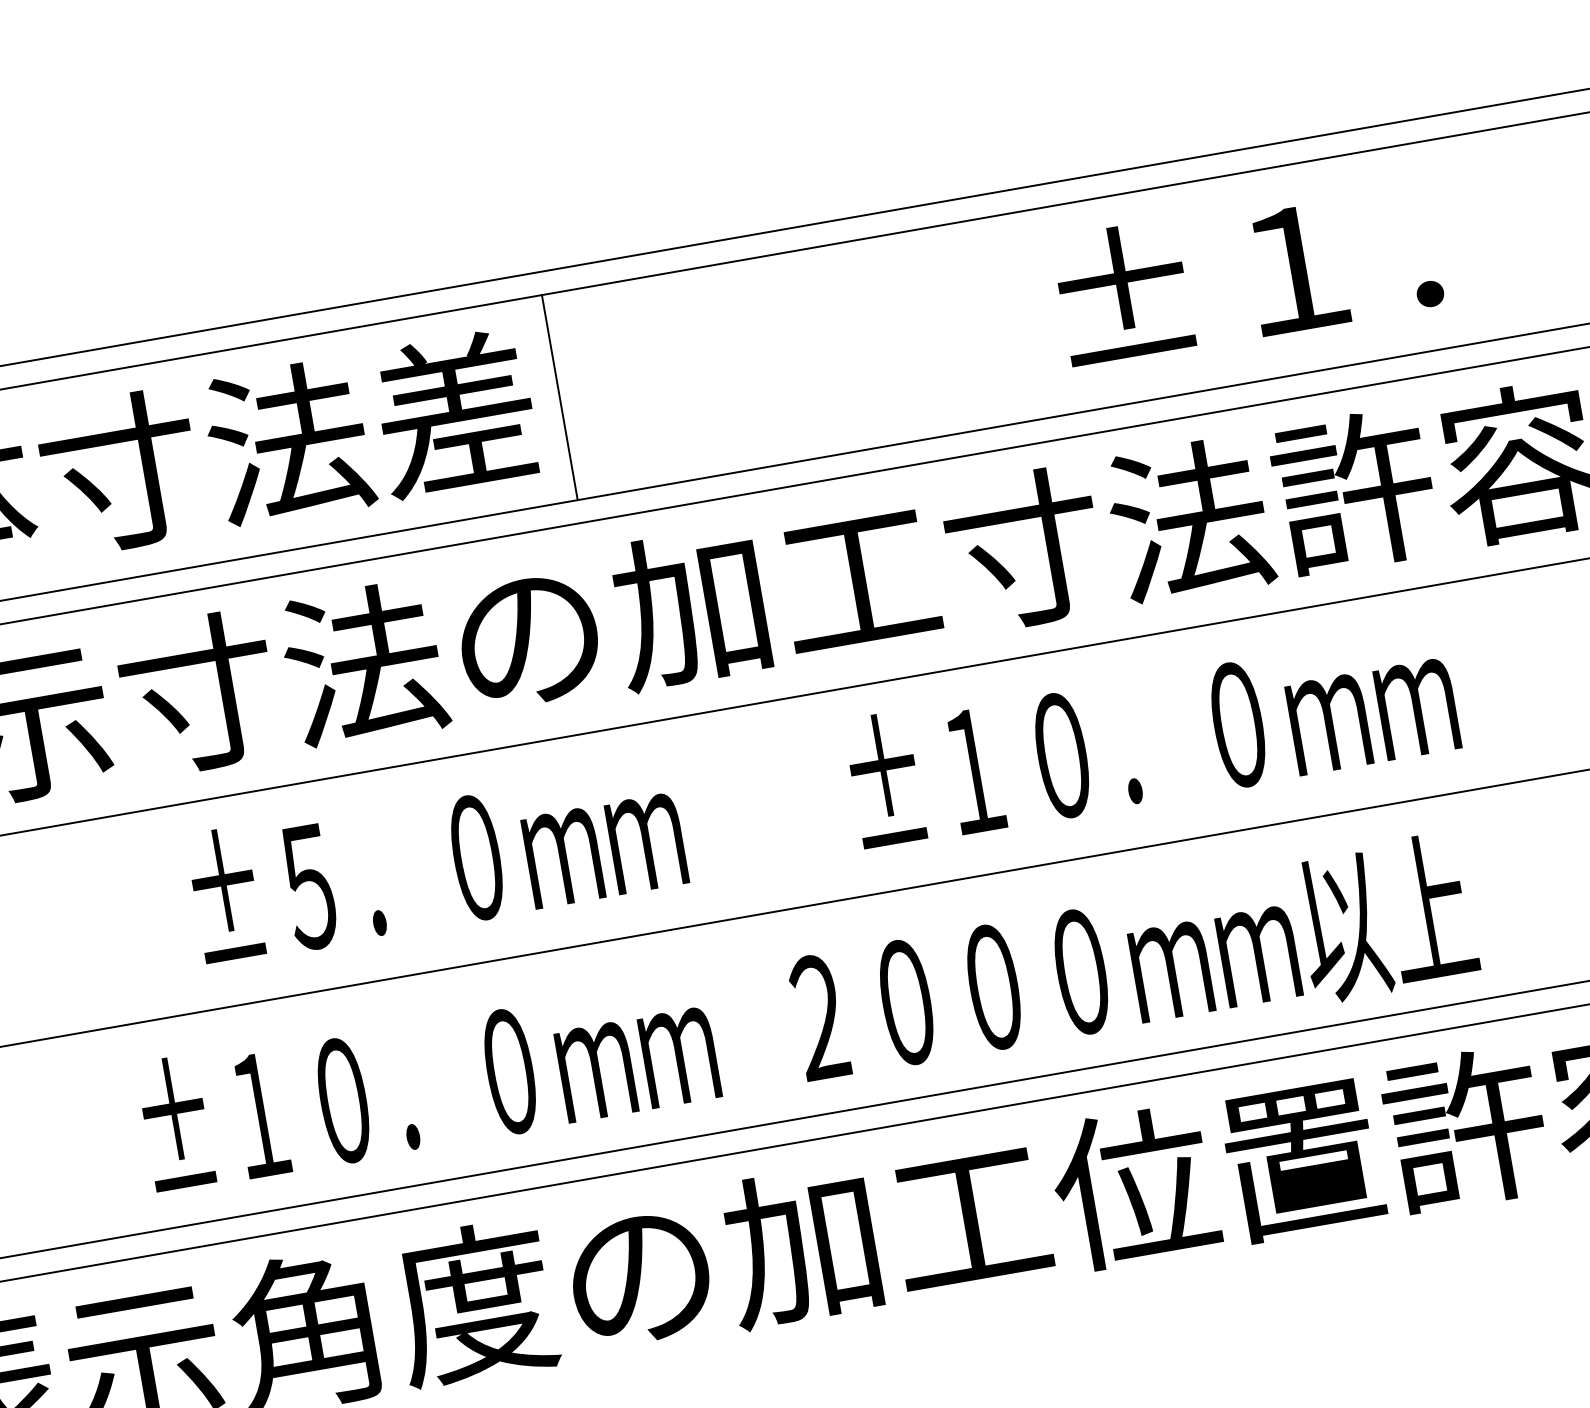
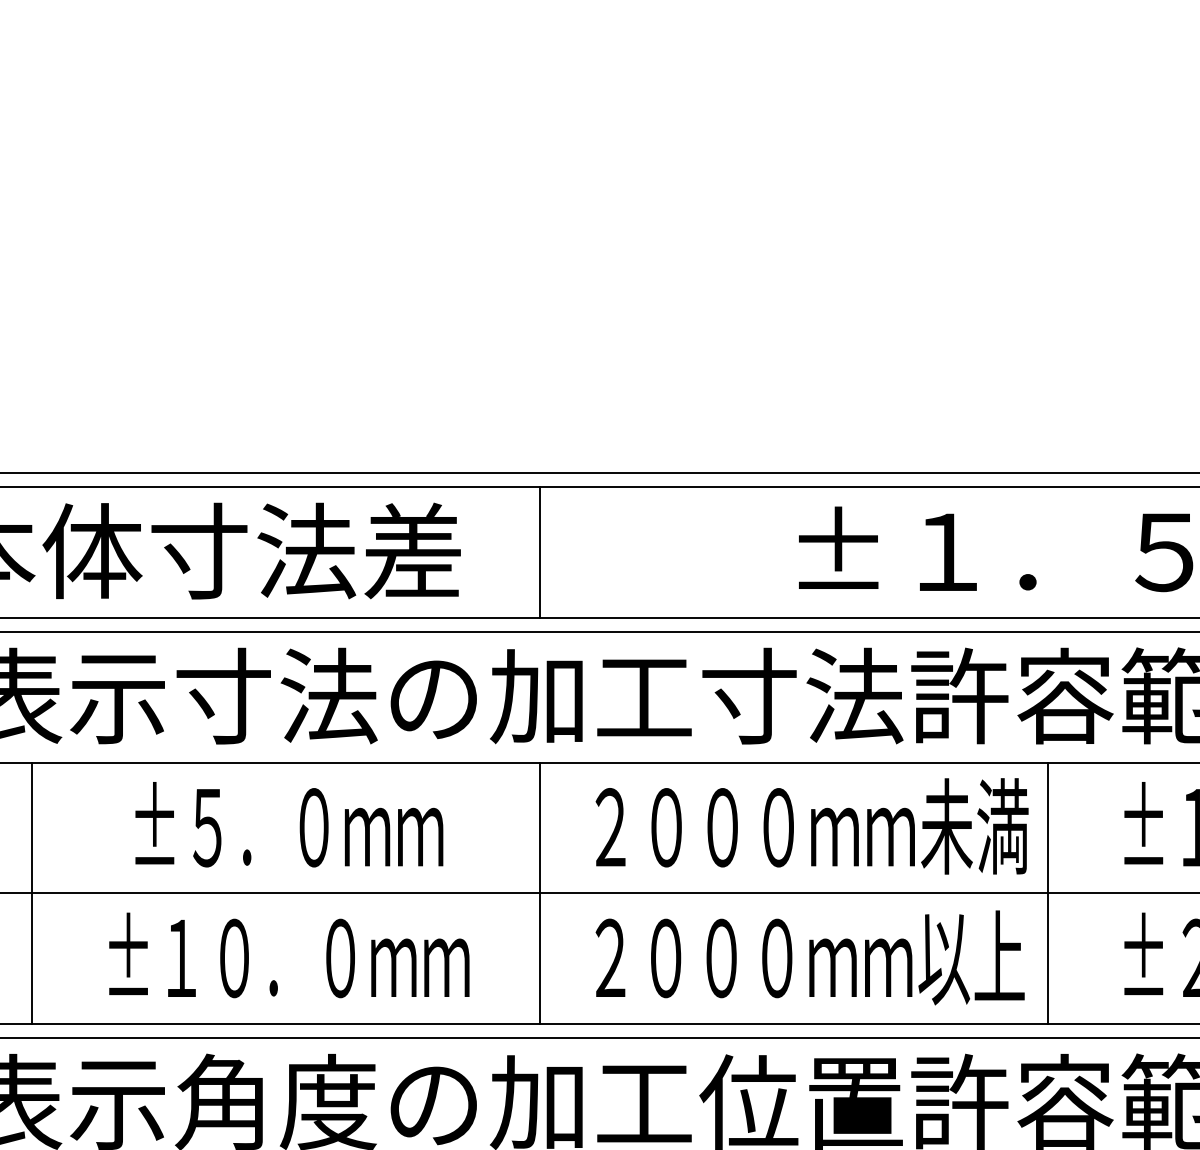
line: (559, 397) -> (539, 552), moved
text: (1157, 737) -> (811, 826), ±１０．０ｍｍ -> ２０００ｍｍ未満
line: (1546, 776) -> (1047, 892), added
text: (437, 859) -> (289, 824), moved
line: (748, 915) -> (539, 892), added
text: (1131, 961) -> (809, 957), moved
text: (429, 1081) -> (289, 955), moved

